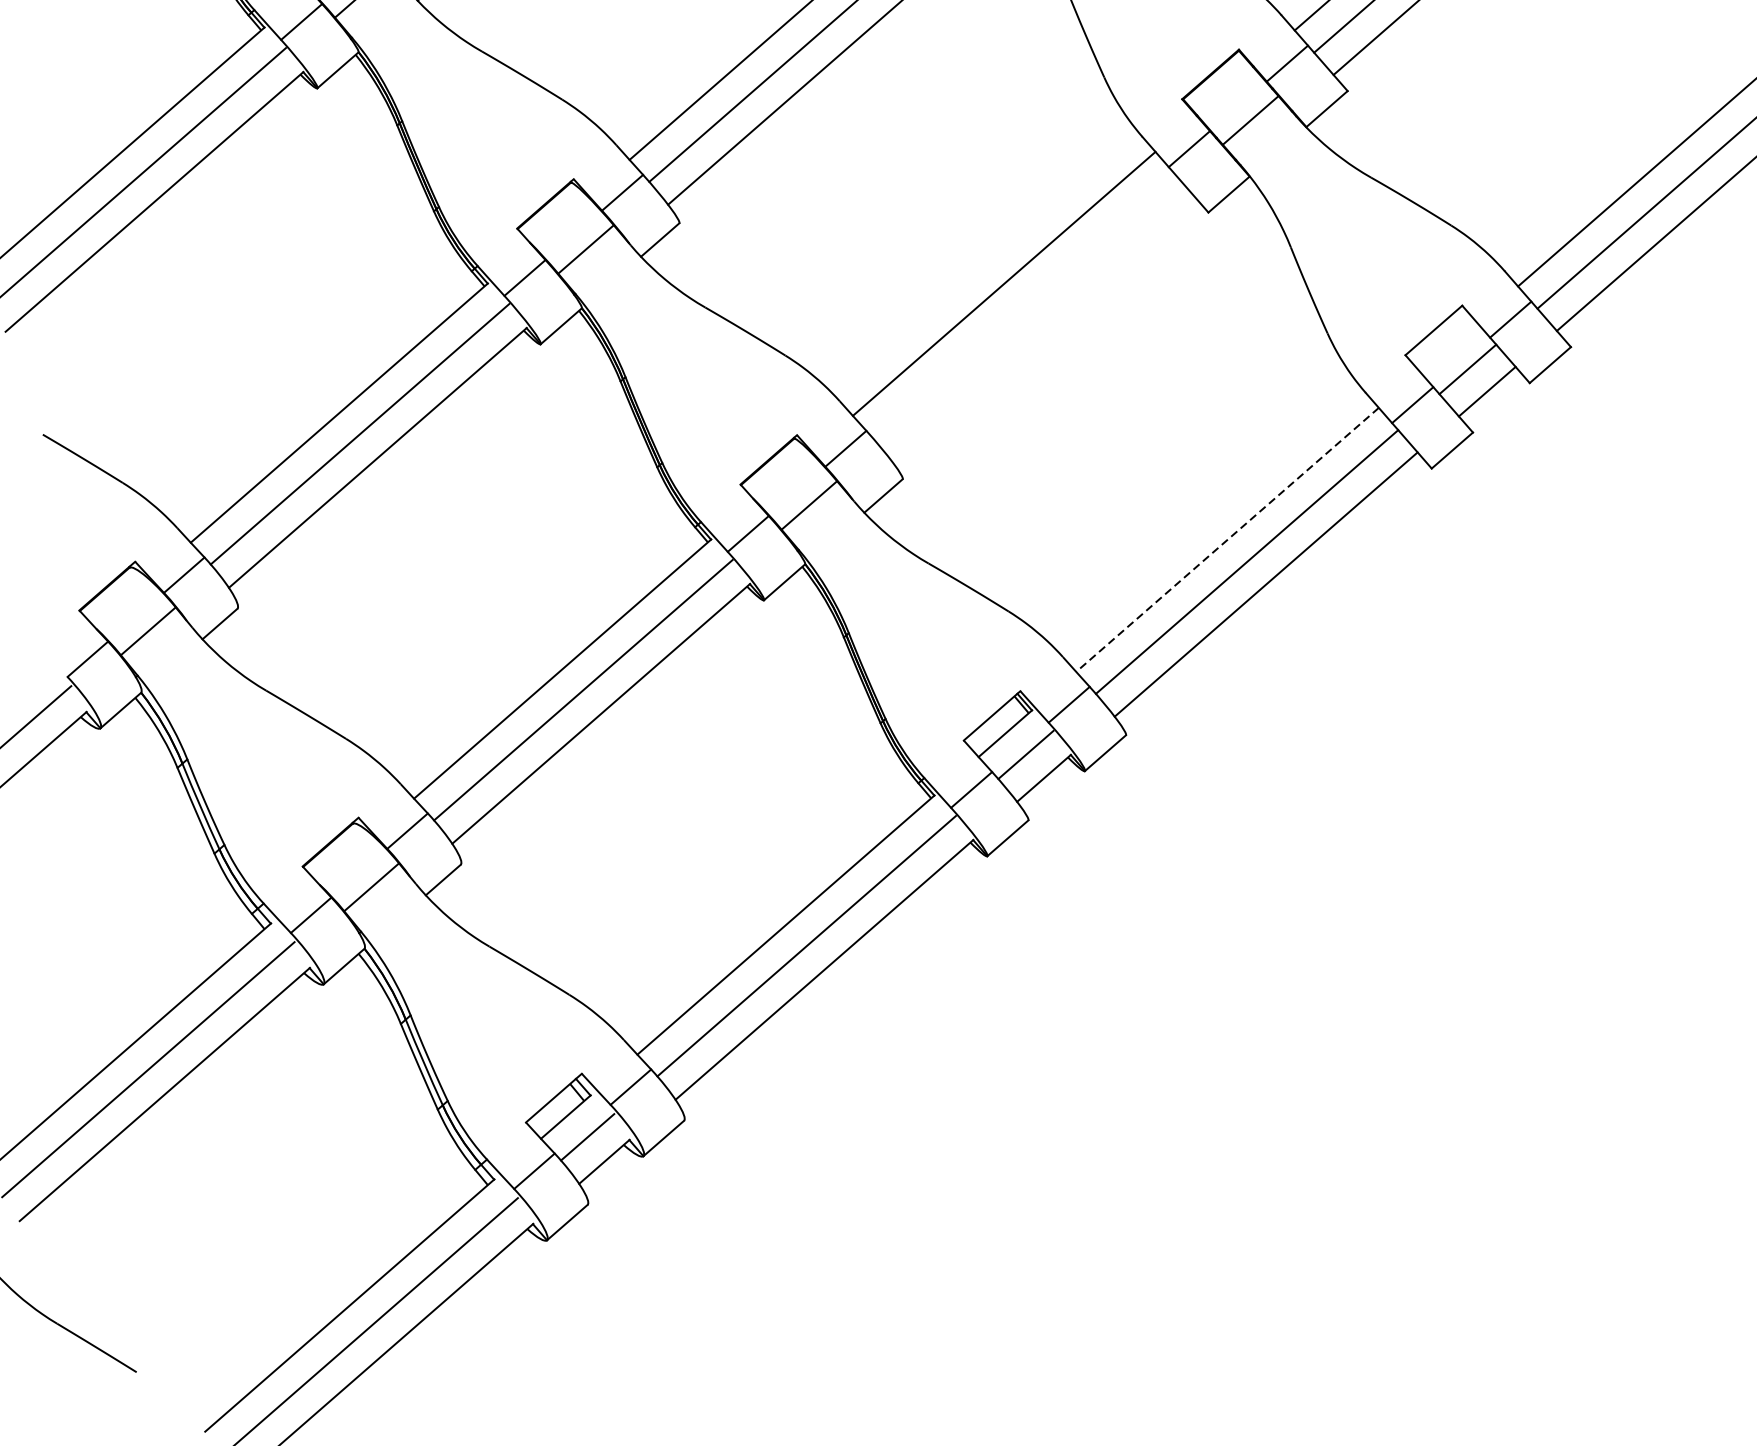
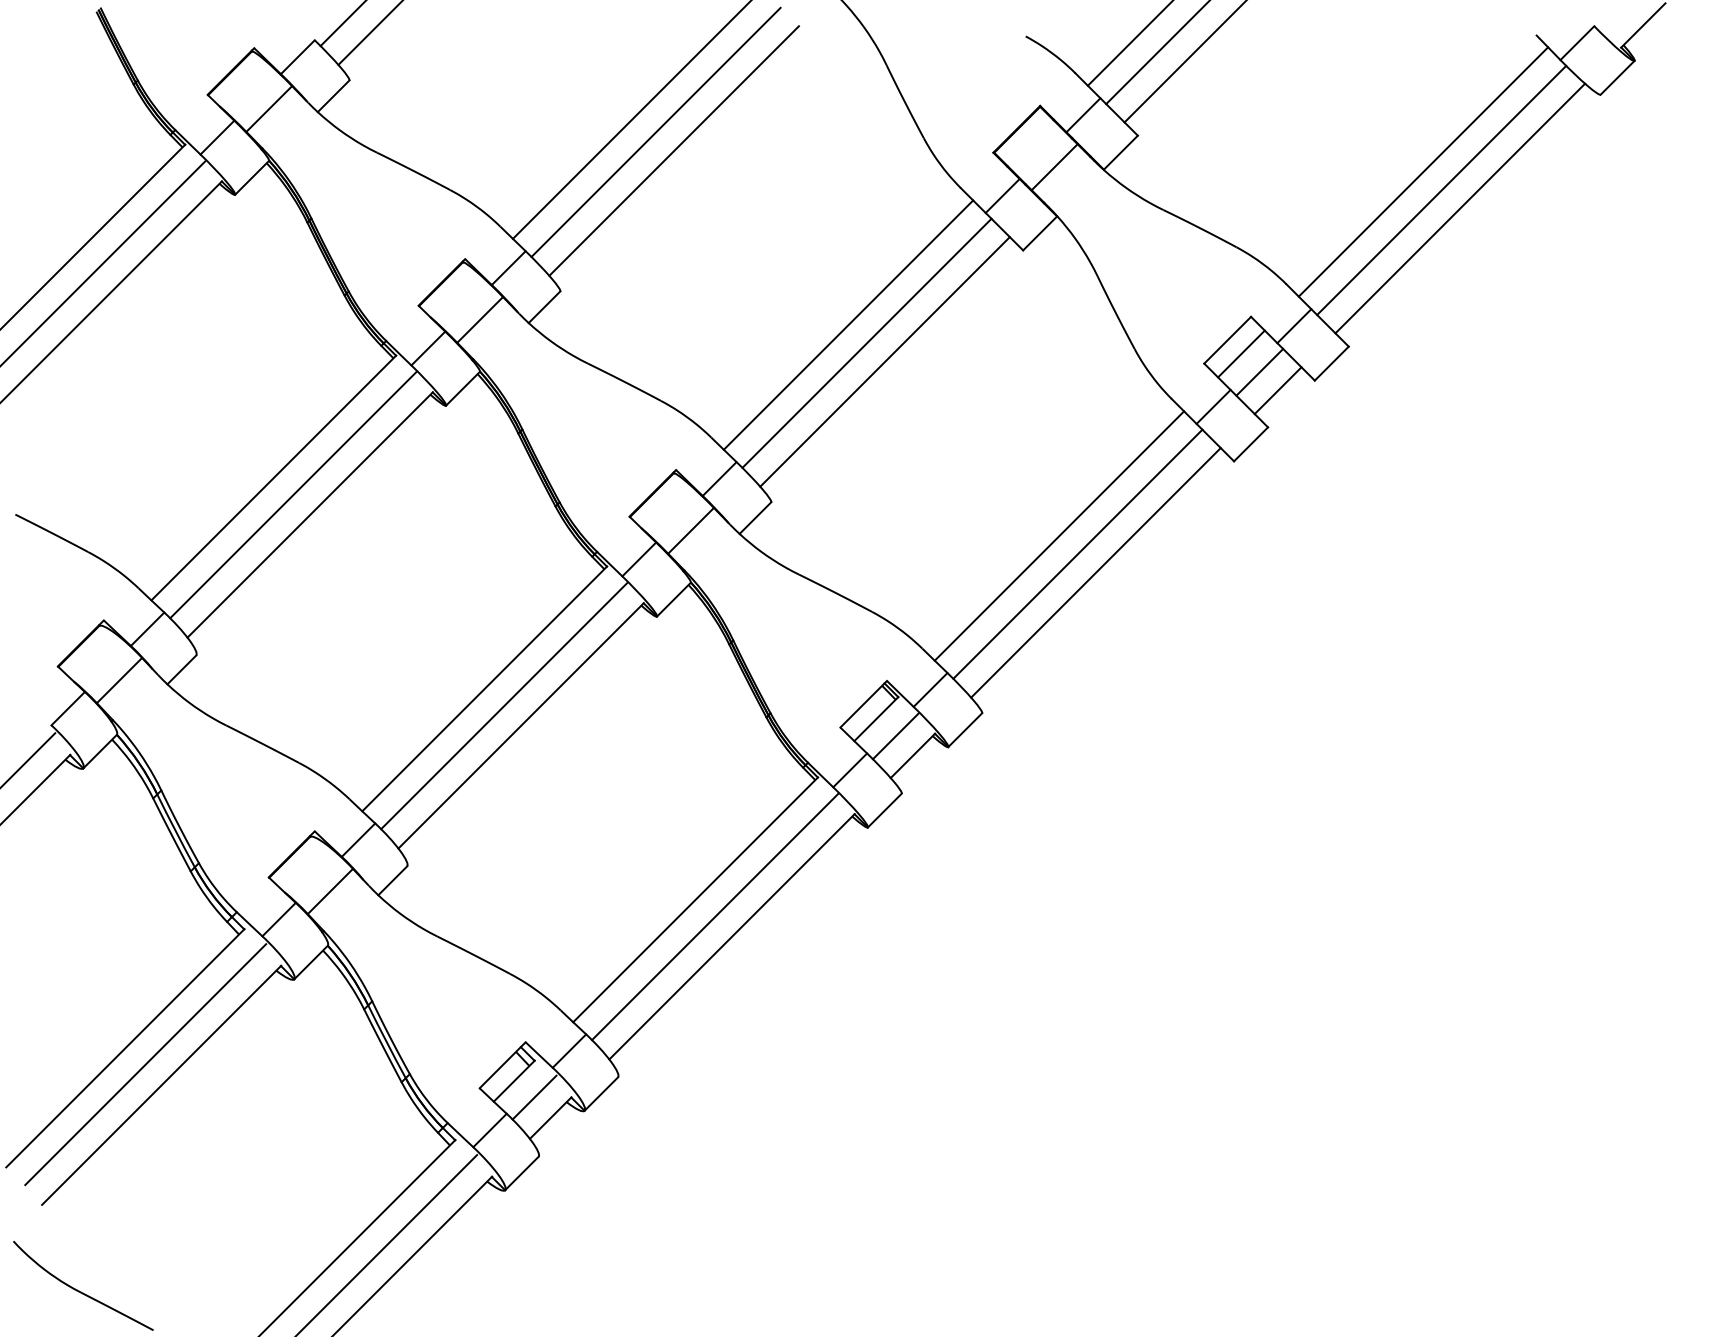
line: (1023, 305) -> (866, 342), added
line: (1042, 328) -> (884, 361), added
line: (1448, 346) -> (1241, 353), added
line: (1227, 540) -> (1059, 536), dashed -> solid

